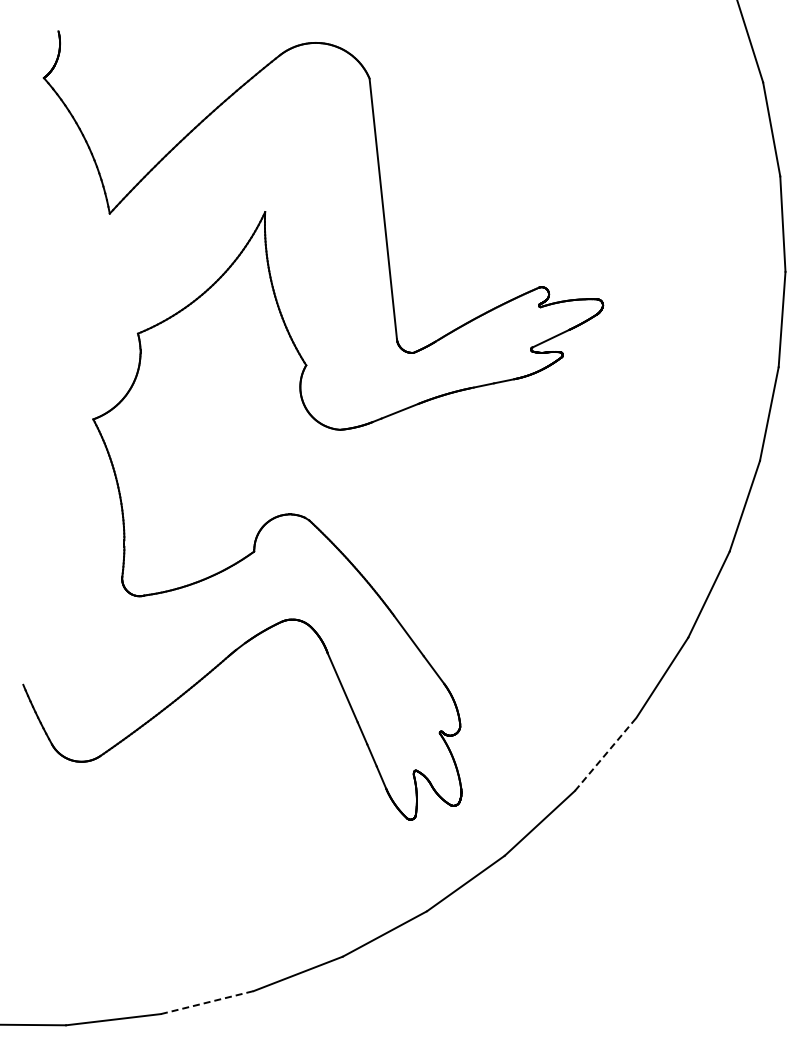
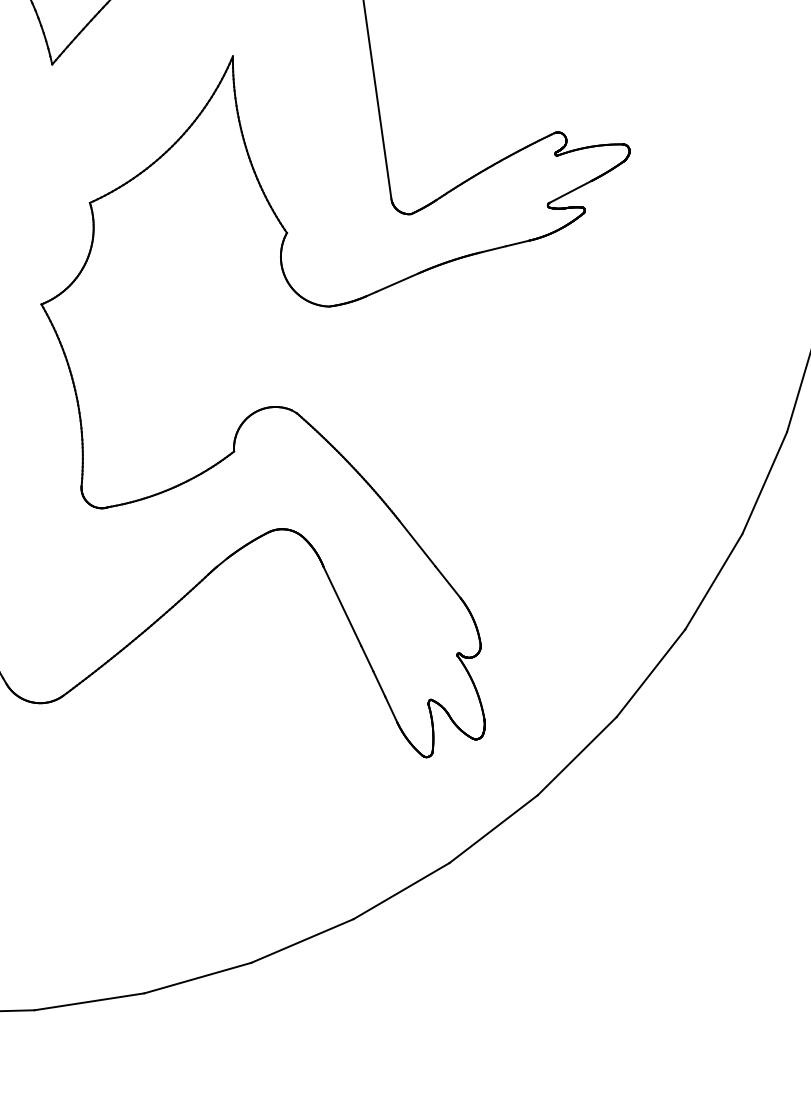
line: (605, 754) -> (650, 673), dashed -> solid
line: (207, 1002) -> (197, 978), dashed -> solid

